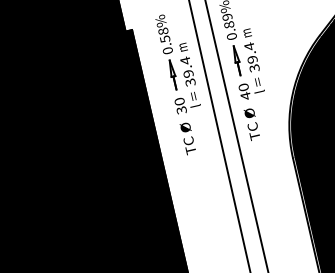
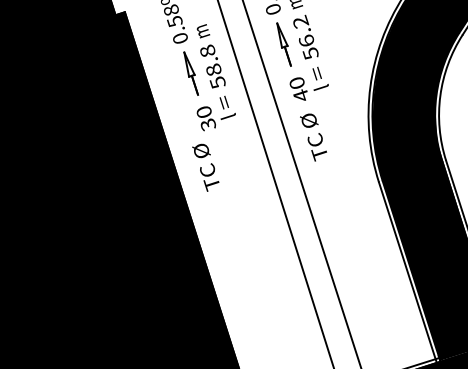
text: (251, 57) -> (304, 37), 39.4 -> 56.2
text: (187, 71) -> (212, 66), 39.4 -> 58.8
text: (187, 138) -> (205, 166), moved

